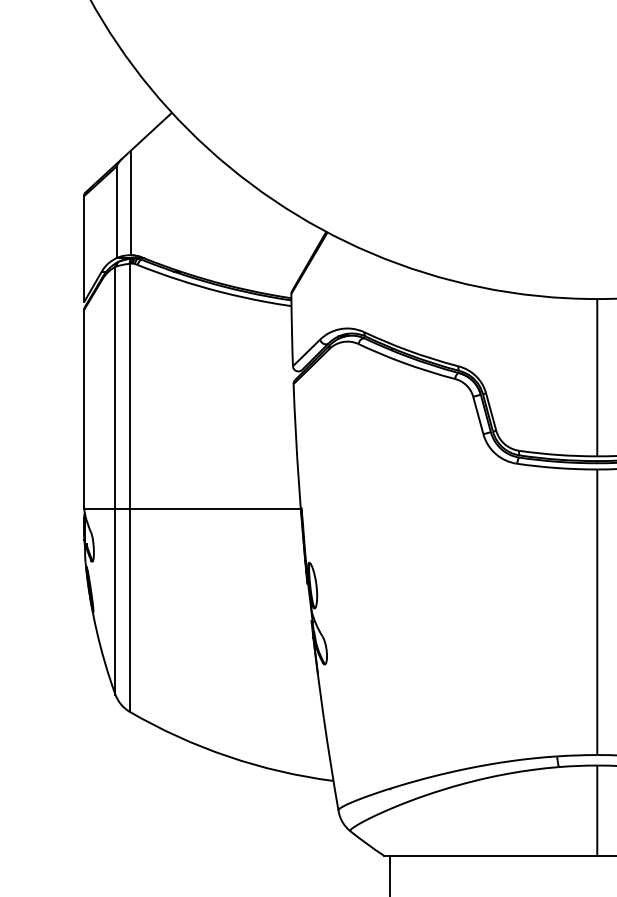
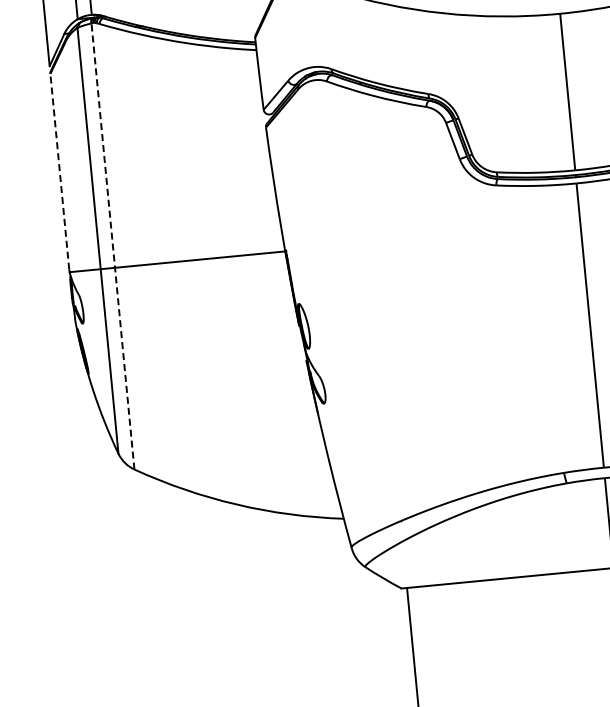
line: (84, 407) -> (60, 170), solid -> dashed
line: (129, 487) -> (112, 246), solid -> dashed

